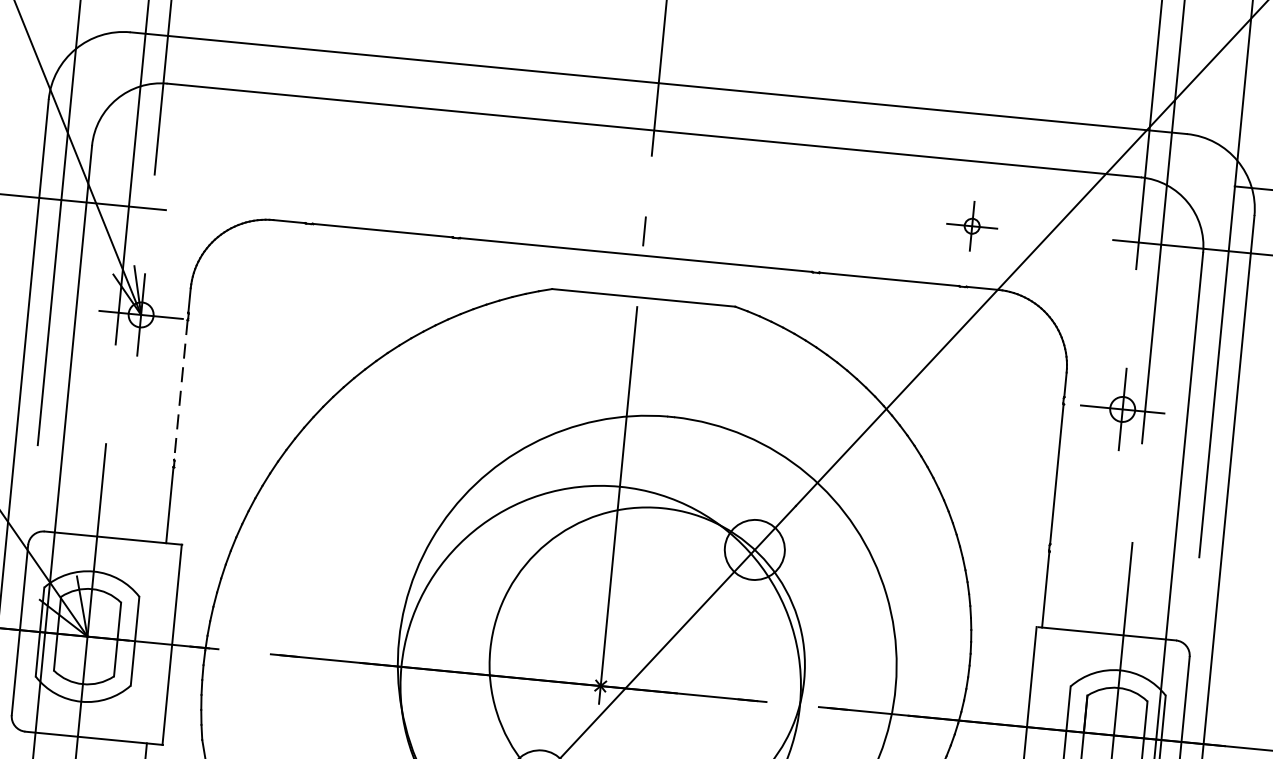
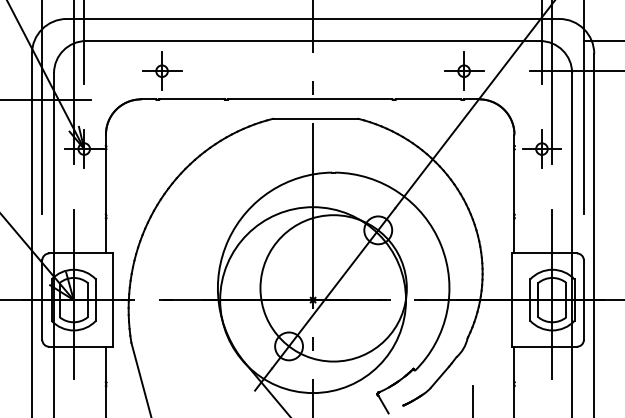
part: (325, 162) -> (162, 70), added
part: (972, 224) -> (464, 70), size x1.67
line: (180, 388) -> (105, 181), dashed -> solid

